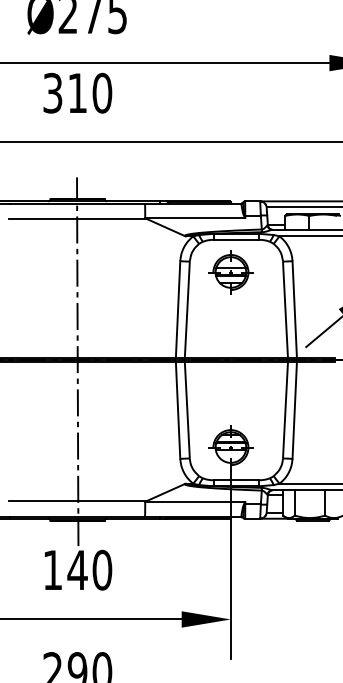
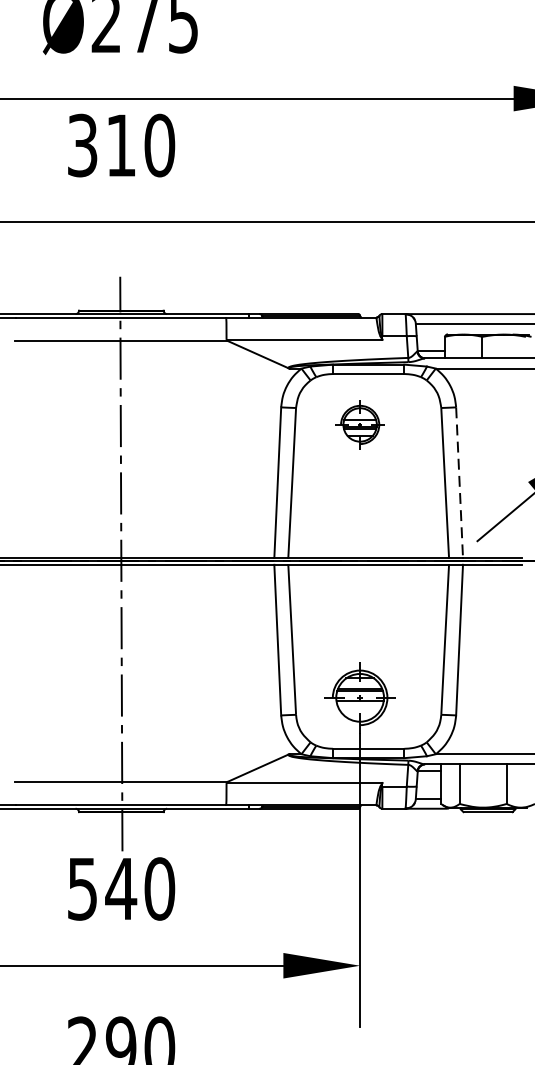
part: (230, 272) -> (359, 424), size x0.7
line: (294, 310) -> (459, 484), solid -> dashed
text: (52, 570) -> (82, 889), 140 -> 540

